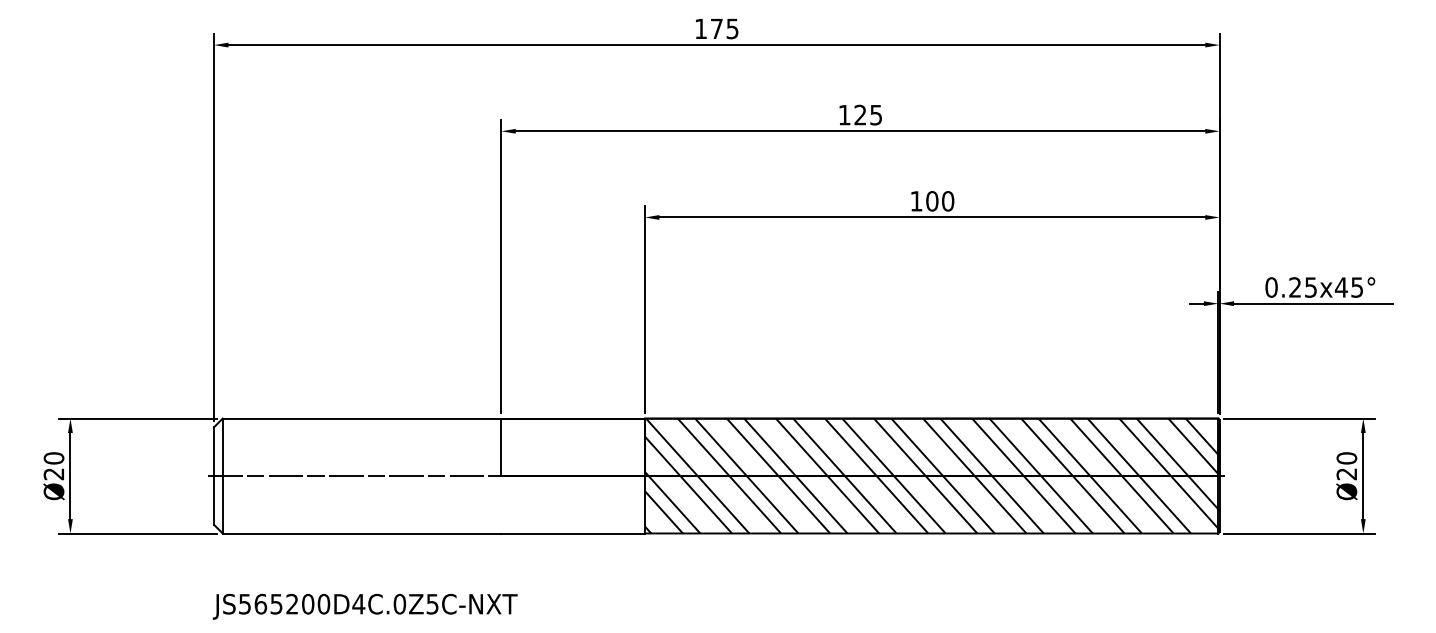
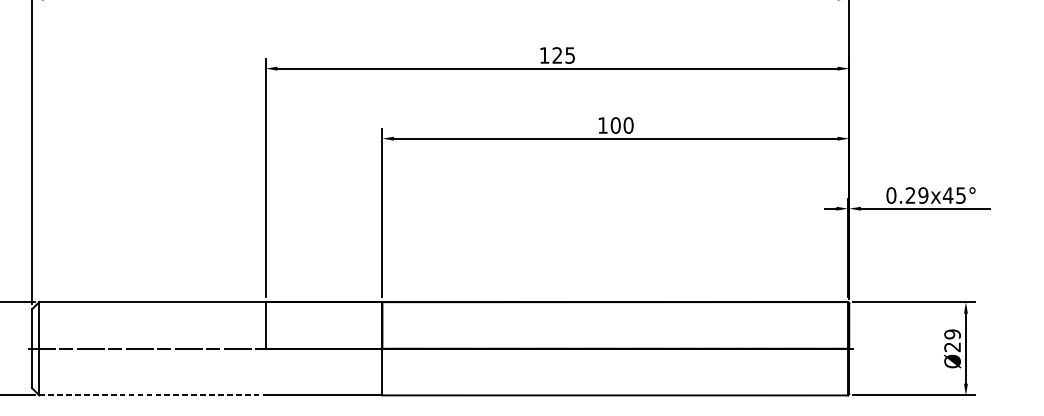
text: (1310, 287) -> (923, 195), 0.25 -> 0.29
text: (1346, 458) -> (952, 334), Ø20 -> Ø29
hatch: (932, 475) -> (615, 348), removed
line: (362, 533) -> (152, 395), solid -> dashed

